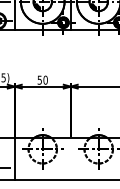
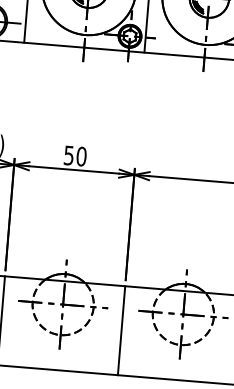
line: (70, 158) -> (121, 329), added

